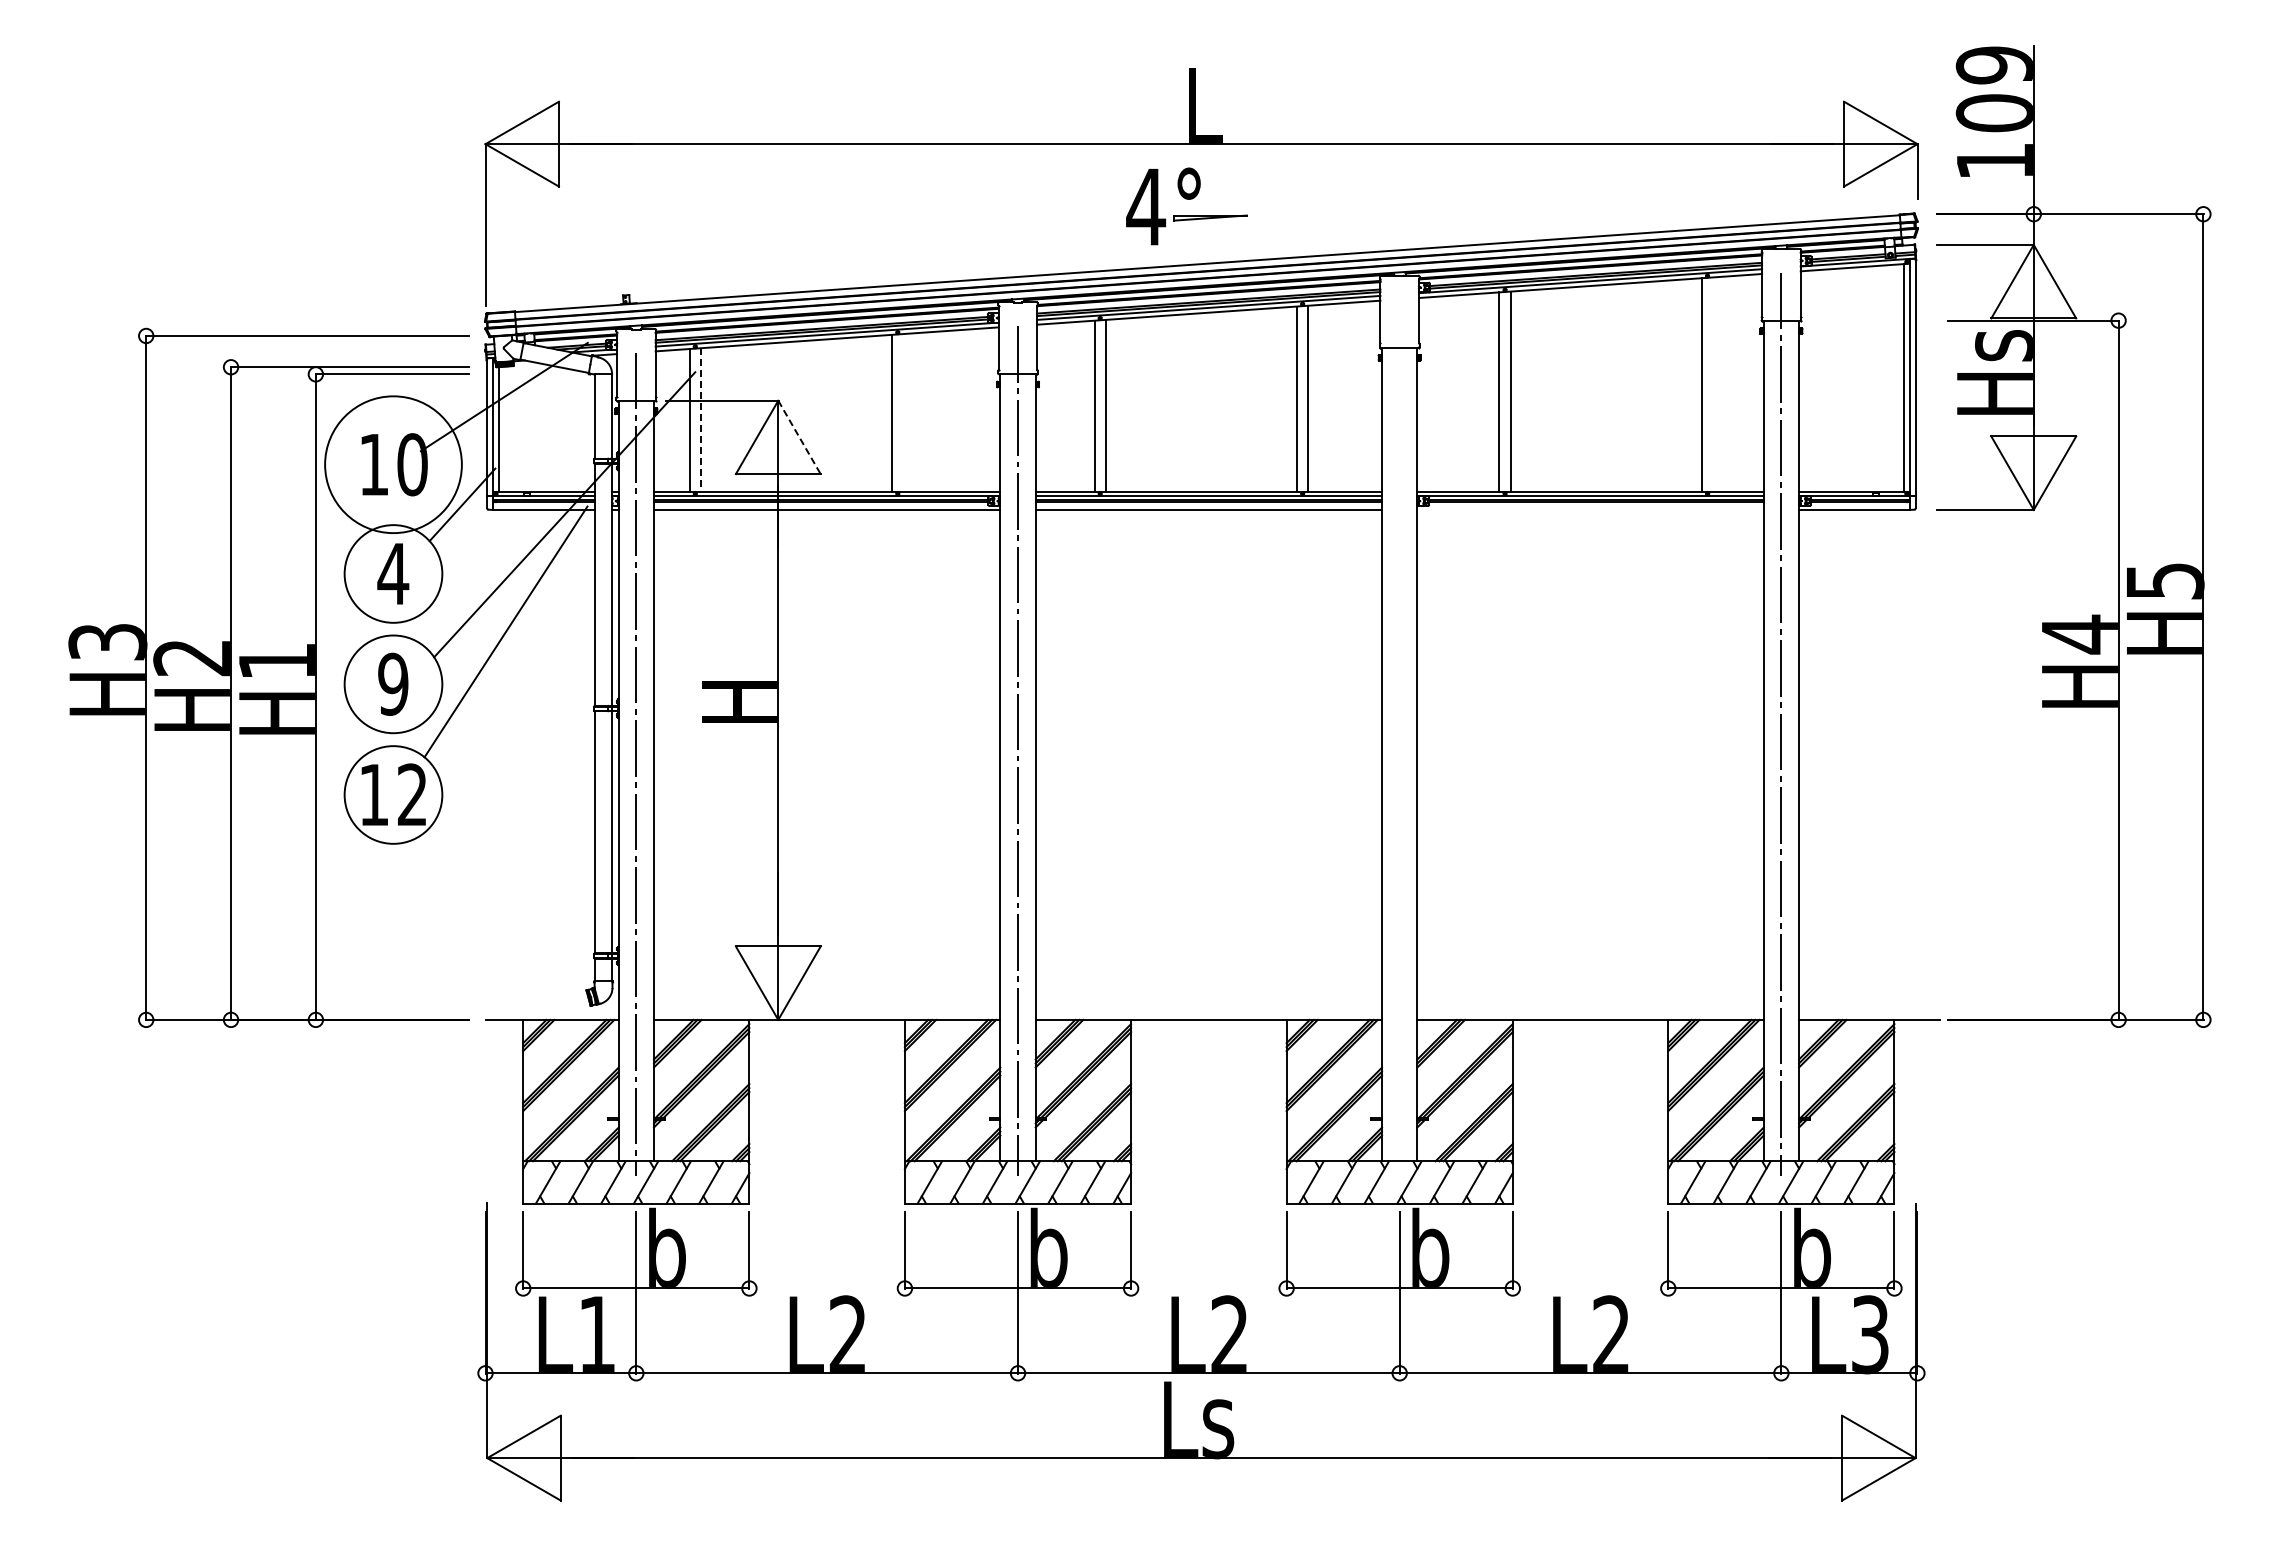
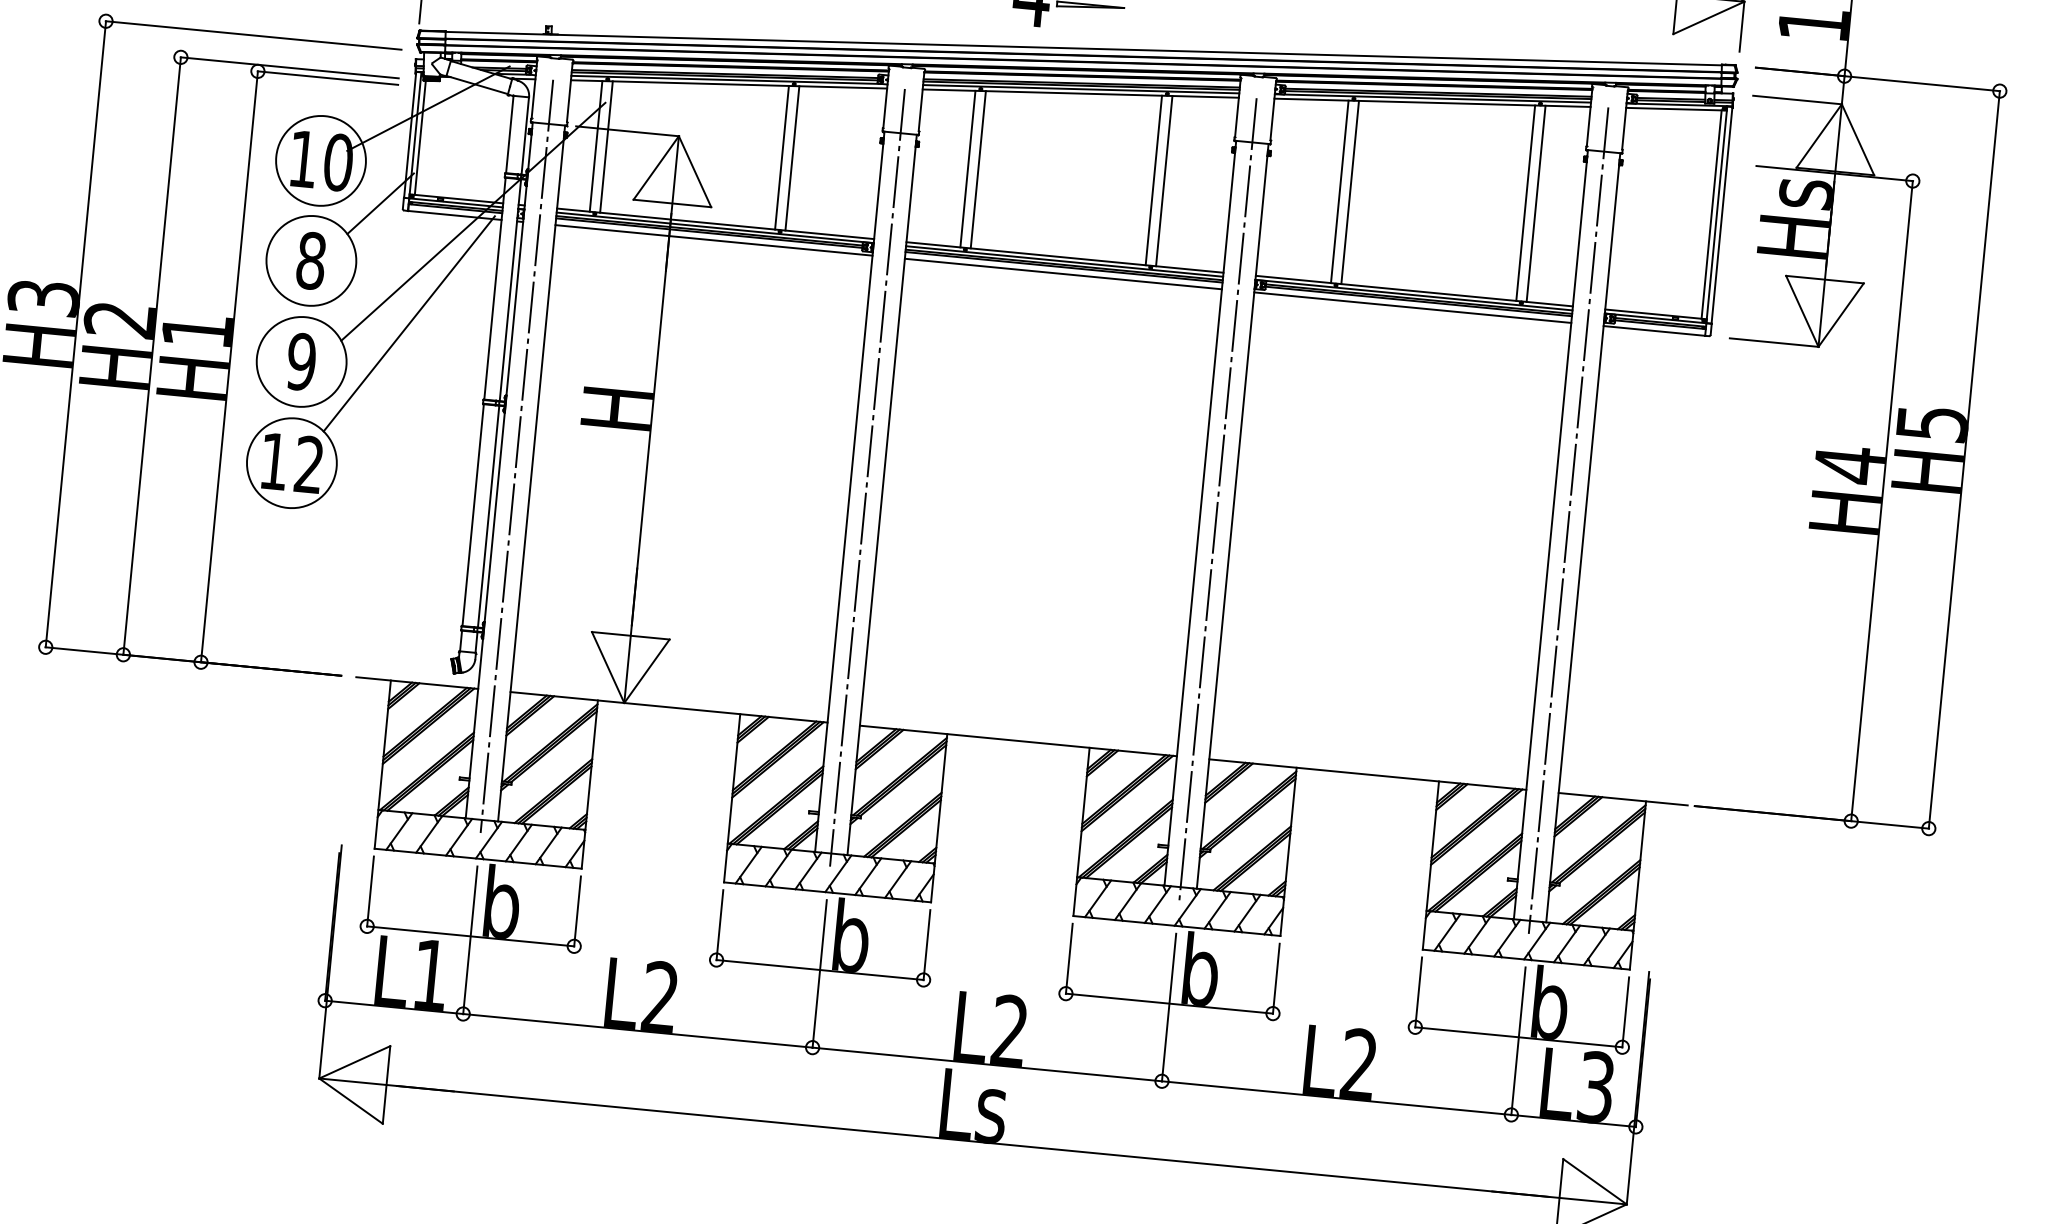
line: (1713, 384) -> (1536, 203), added
line: (903, 412) -> (792, 158), added
line: (701, 419) -> (606, 146), dashed -> solid
line: (799, 437) -> (695, 171), dashed -> solid
circle: (393, 464) -> (321, 160), size x0.71
line: (1590, 509) -> (1412, 307), added
text: (393, 573) -> (311, 260), 4 -> 8
line: (1399, 737) -> (1217, 499), added

